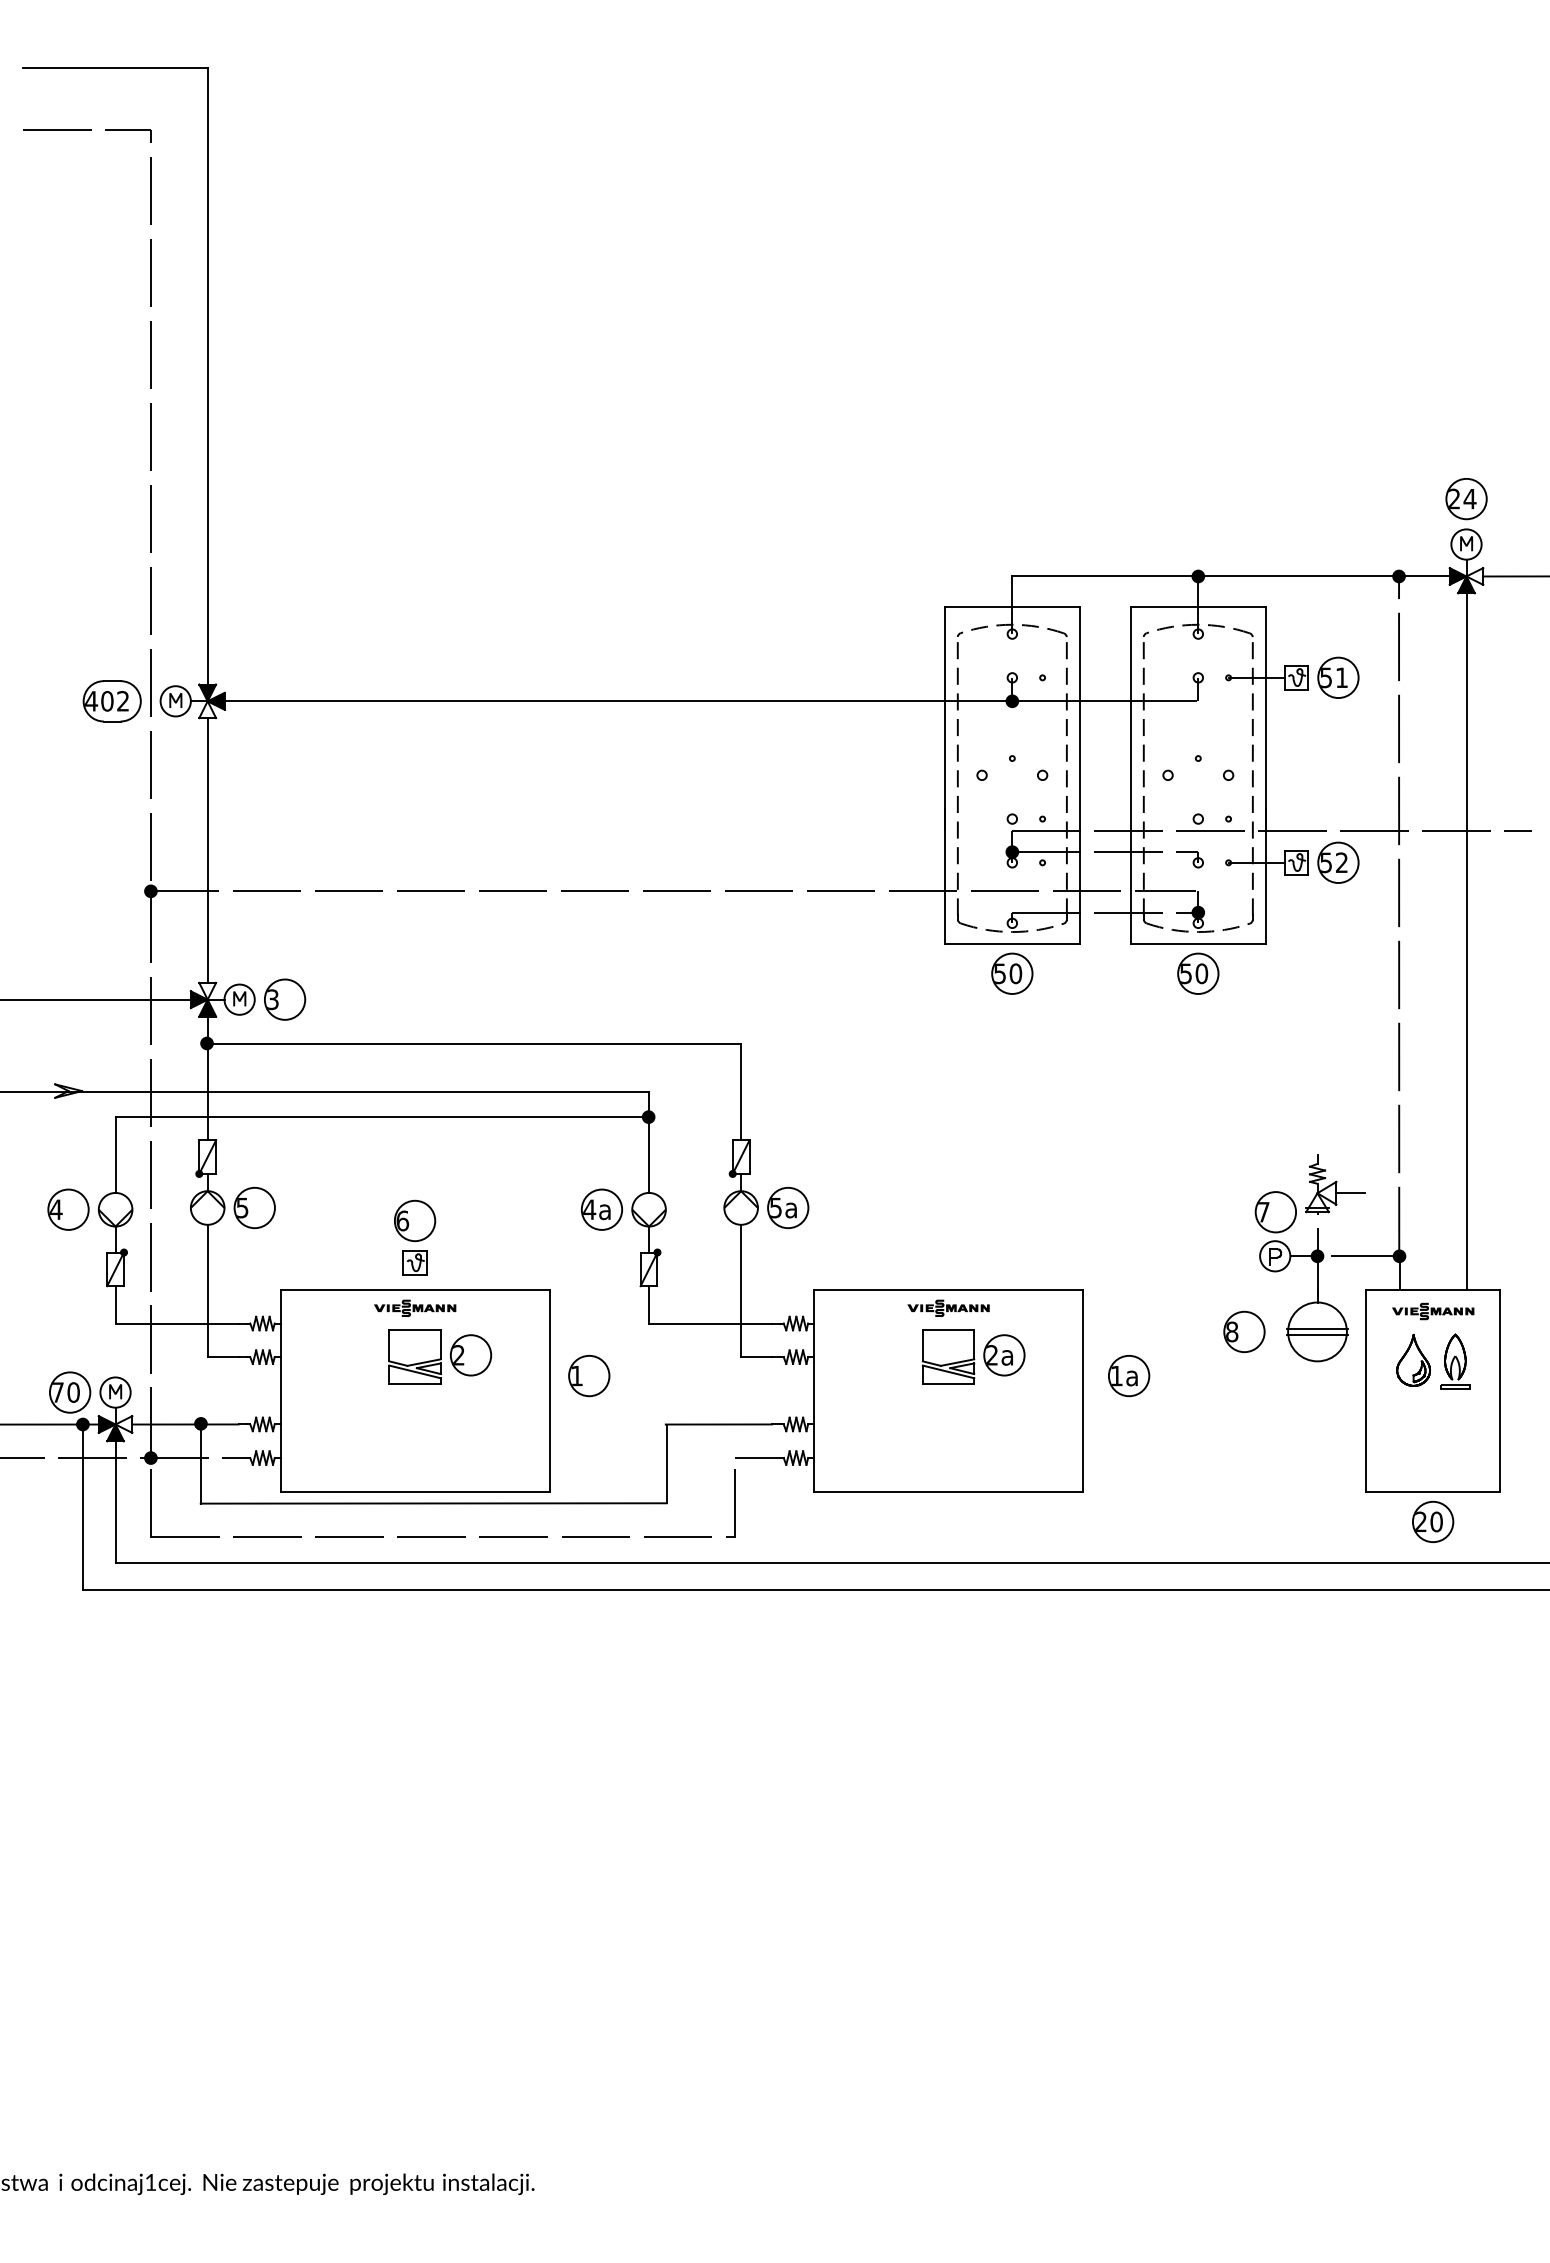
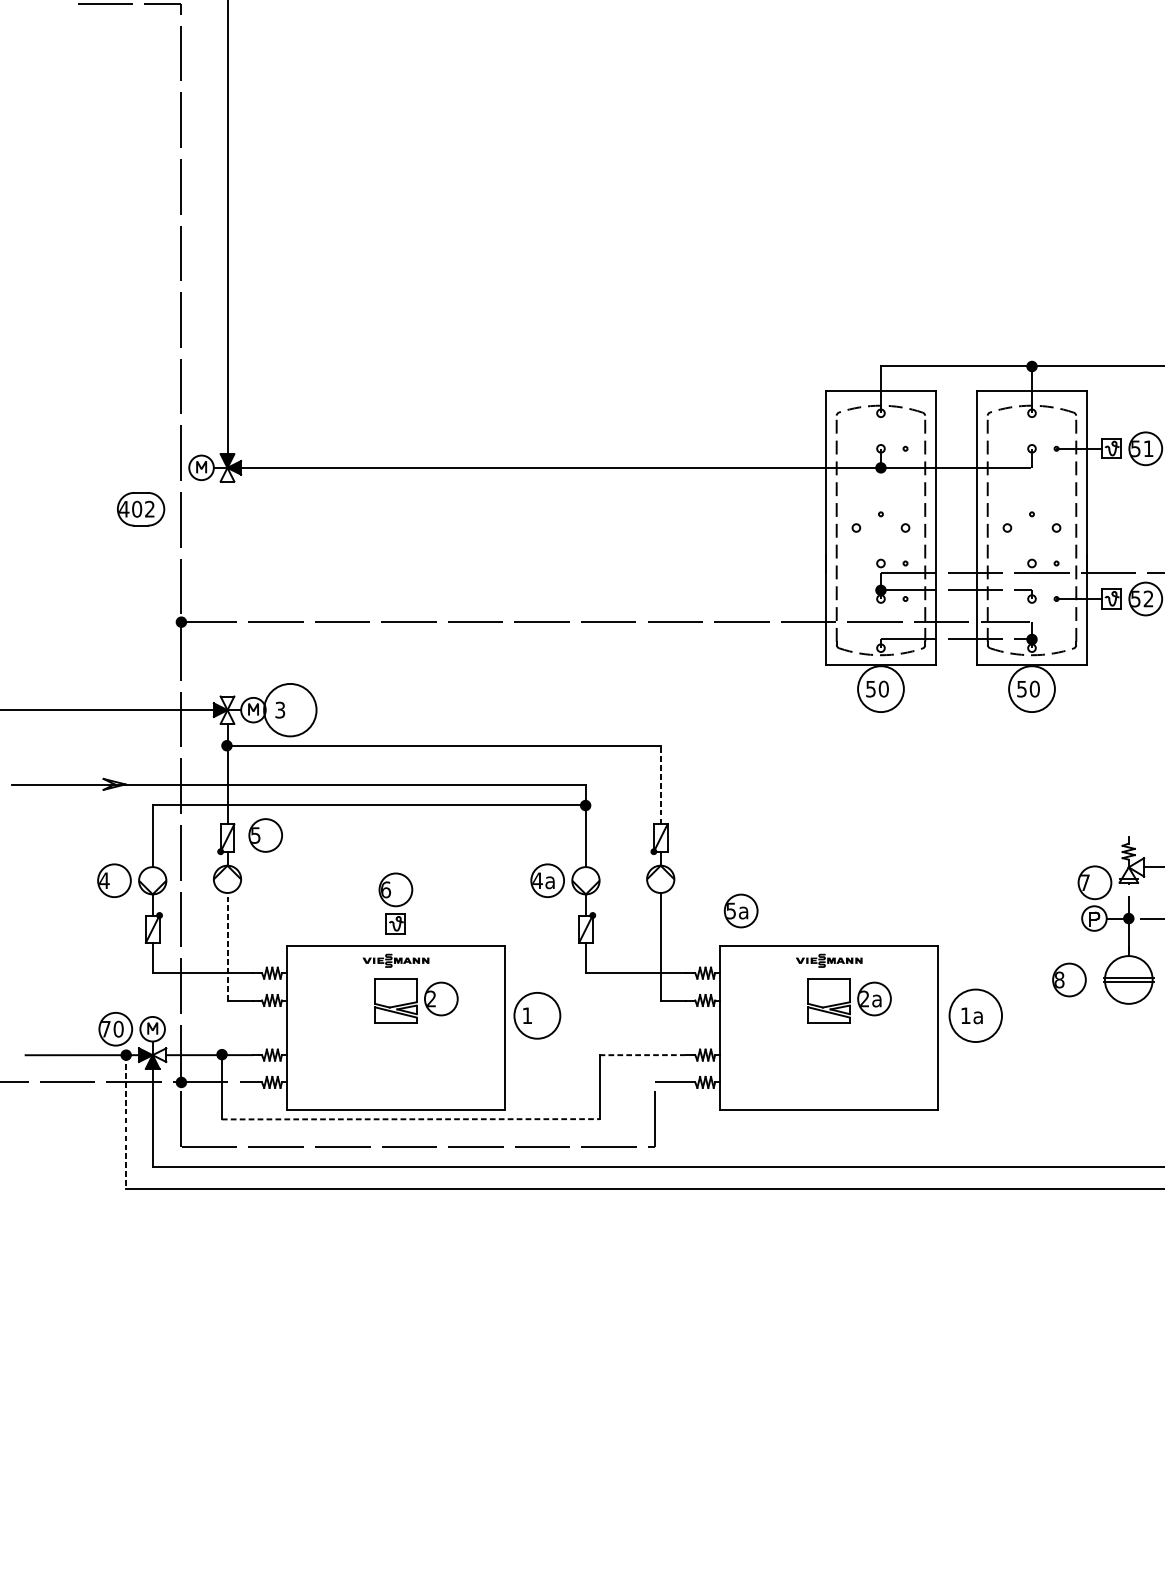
part: (111, 701) -> (140, 509), moved
line: (207, 850) -> (227, 589), removed
circle: (1012, 973) -> (881, 688), size x1.4
circle: (1198, 973) -> (1032, 688), size x1.4
circle: (284, 999) -> (289, 710), size x1.6
fill: (207, 1007) -> (227, 716), removed
line: (741, 1092) -> (661, 785), solid -> dashed
part: (254, 1207) -> (265, 835), moved
part: (788, 1207) -> (741, 910), moved
line: (207, 1290) -> (227, 946), solid -> dashed
circle: (589, 1375) -> (537, 1015), size x1.4
circle: (1128, 1375) -> (975, 1015), size x1.6
line: (719, 1424) -> (643, 1055), solid -> dashed
line: (433, 1503) -> (410, 1119), solid -> dashed
line: (82, 1507) -> (125, 1122), solid -> dashed

